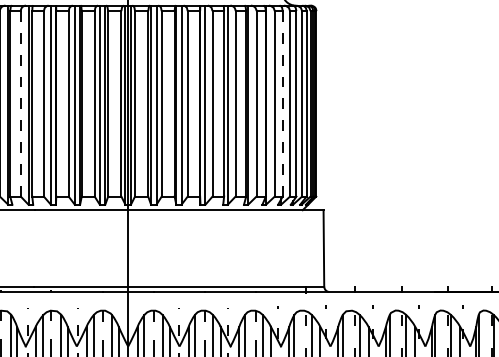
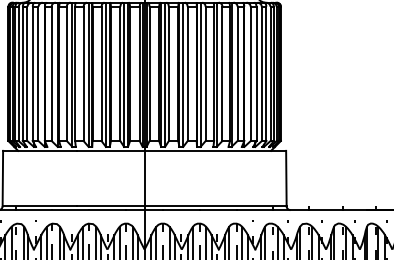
line: (20, 103) -> (66, 73), dashed -> solid
line: (282, 103) -> (256, 73), dashed -> solid

